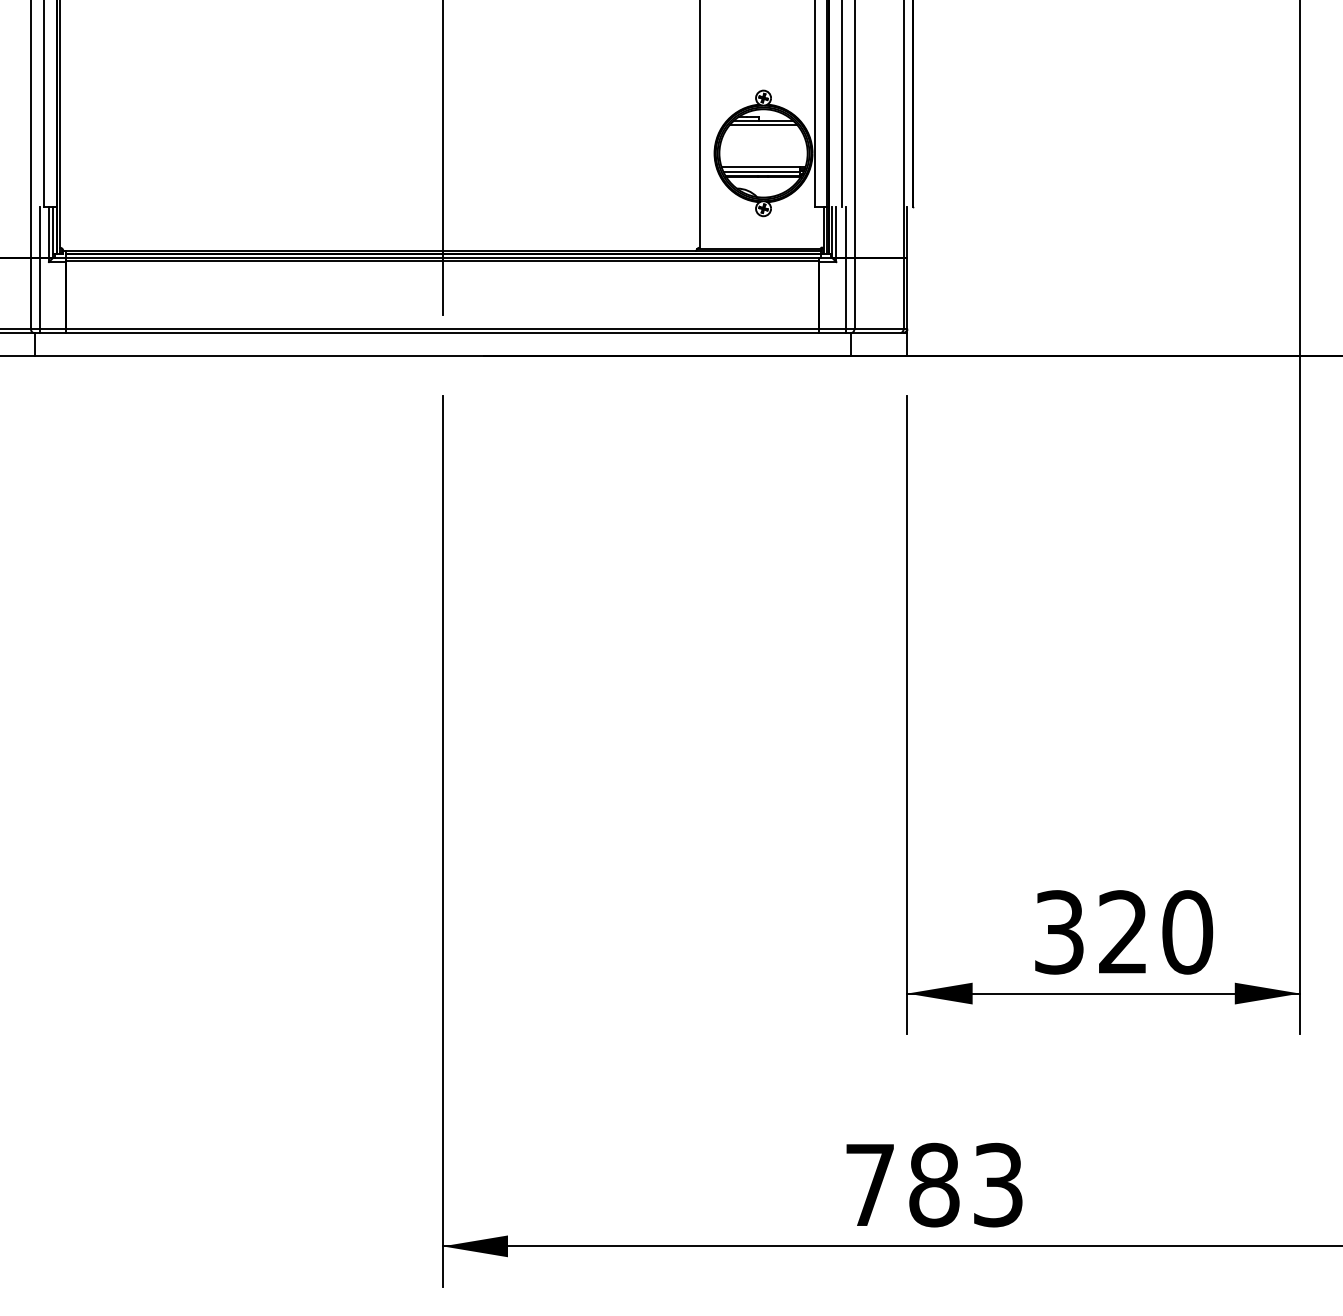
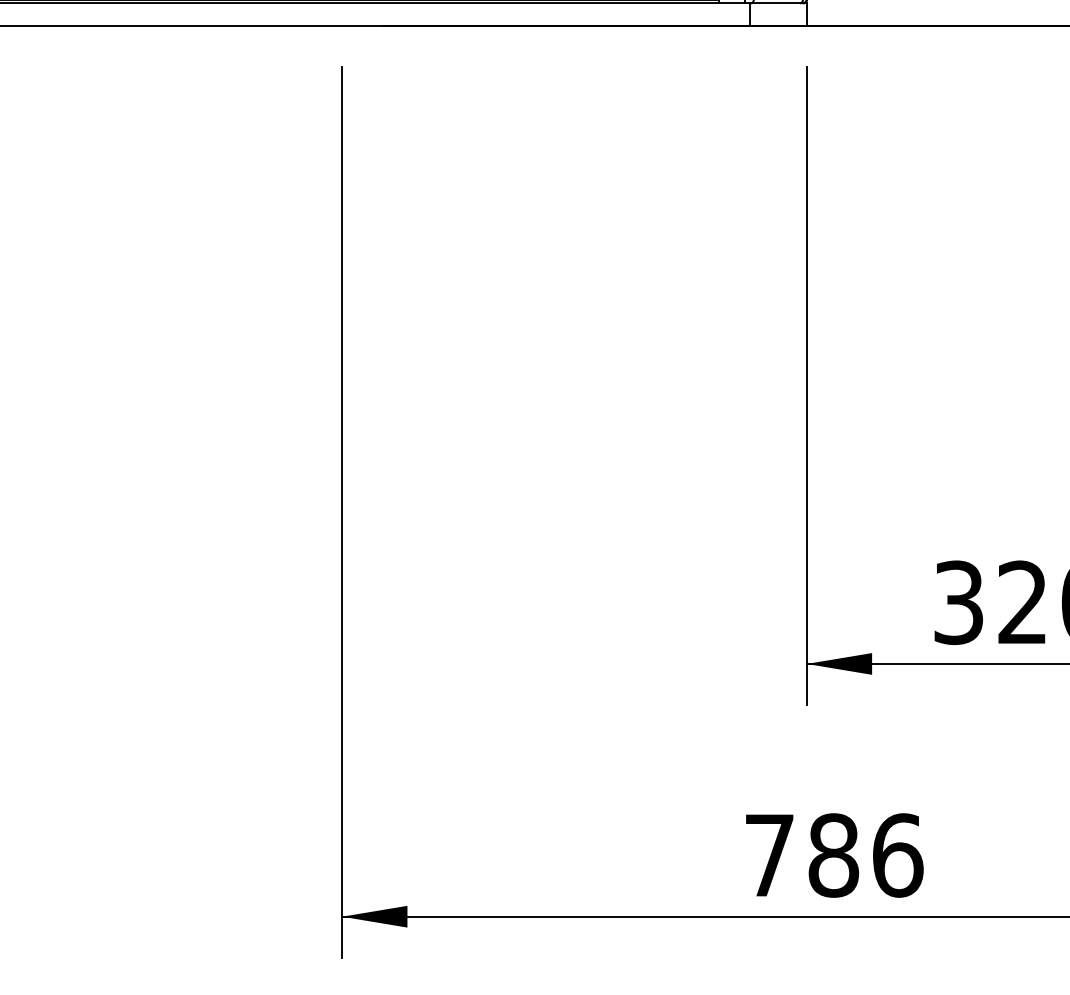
text: (998, 1184) -> (897, 854), 783 -> 786

